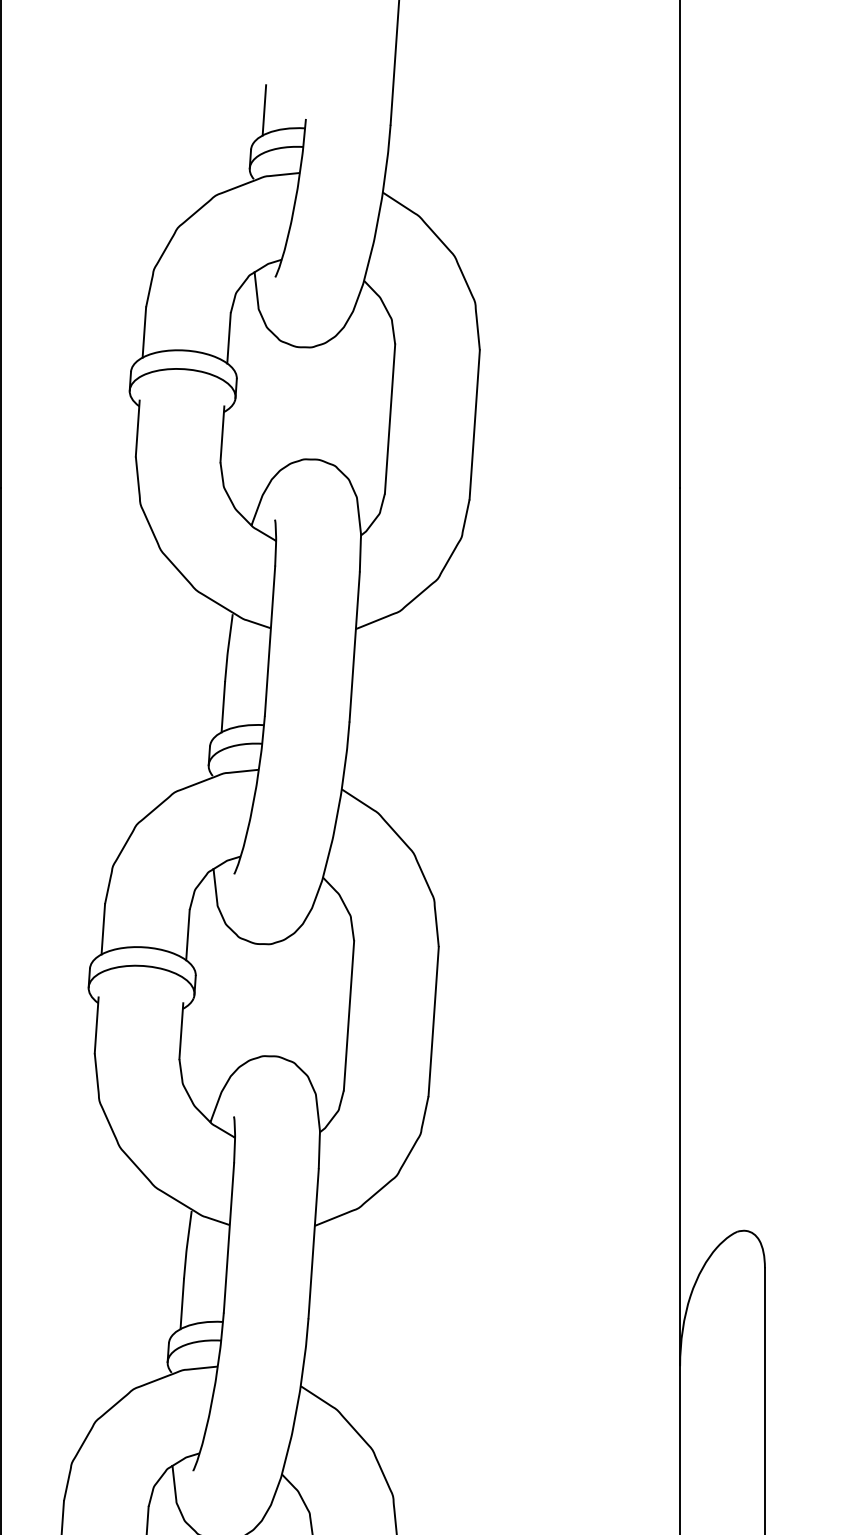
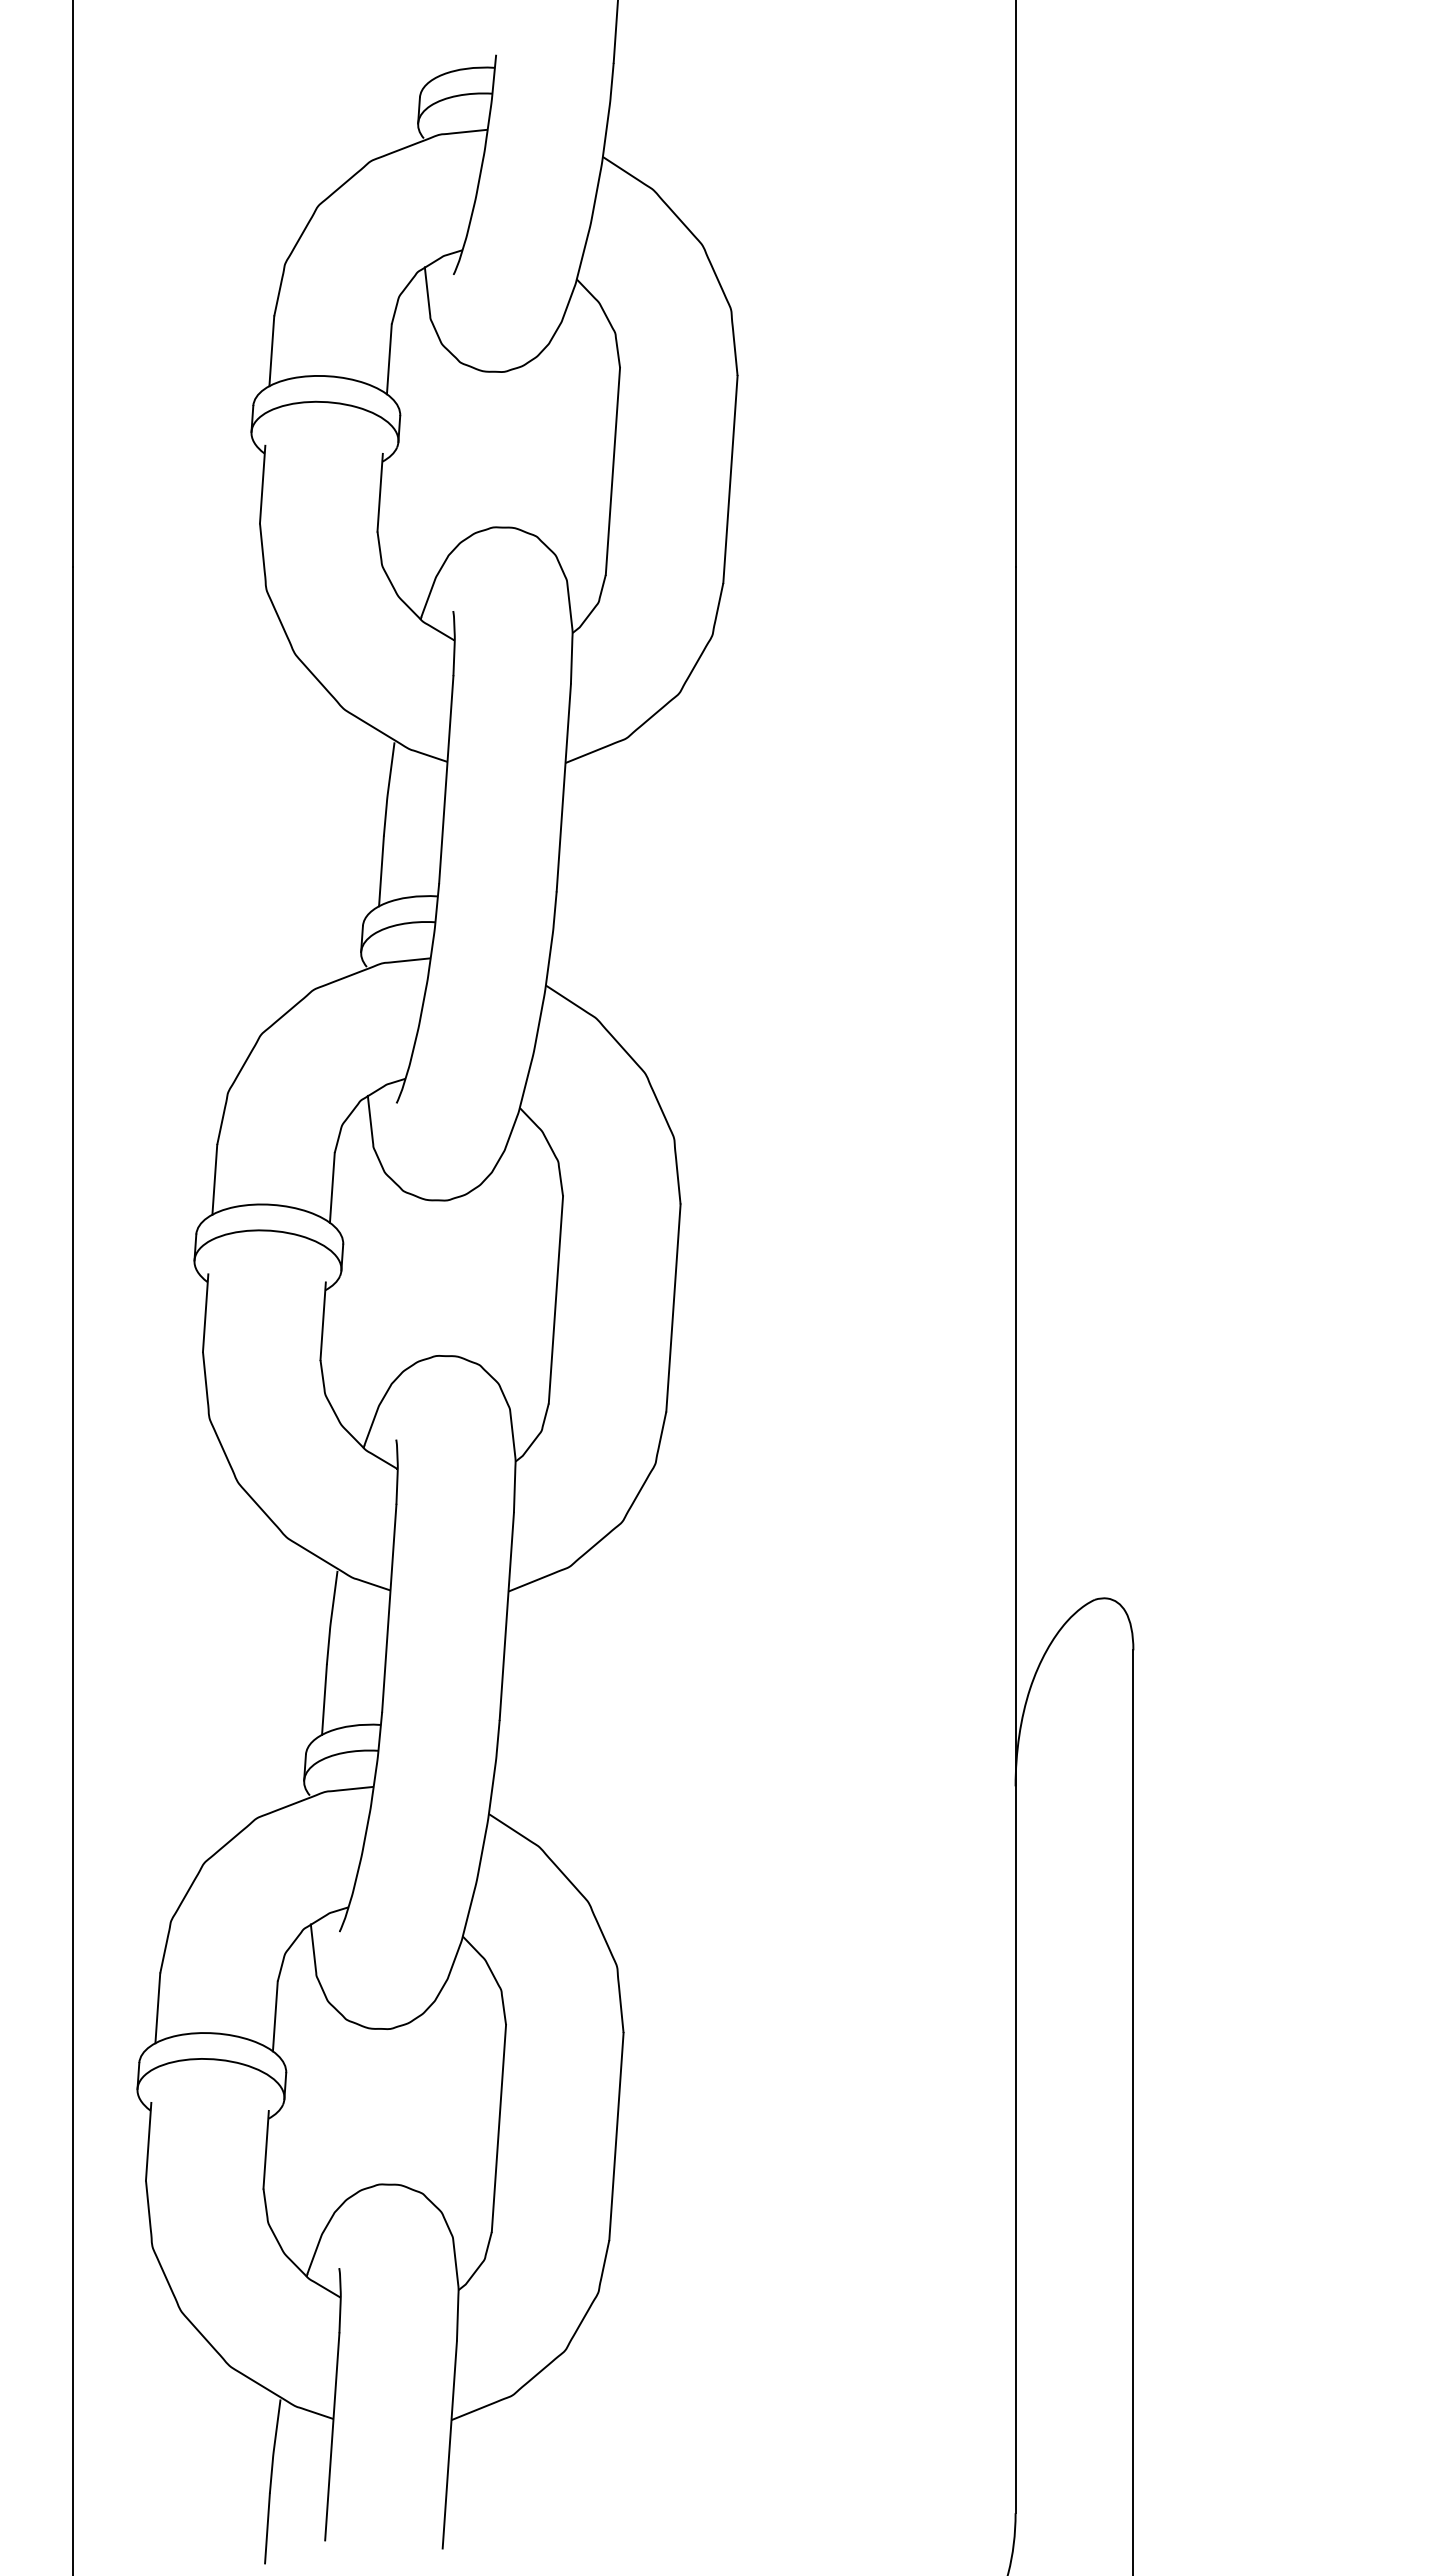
line: (264, 110) -> (438, 42), removed

